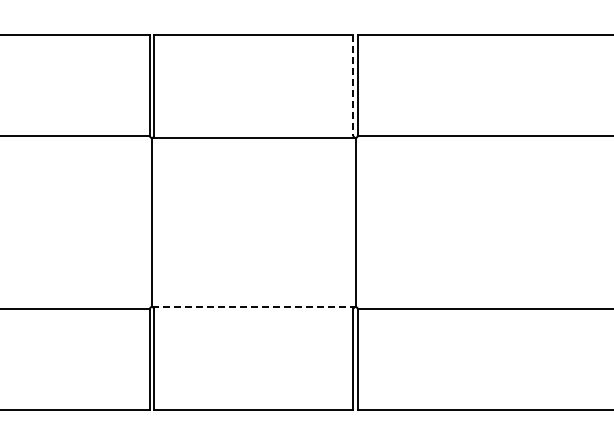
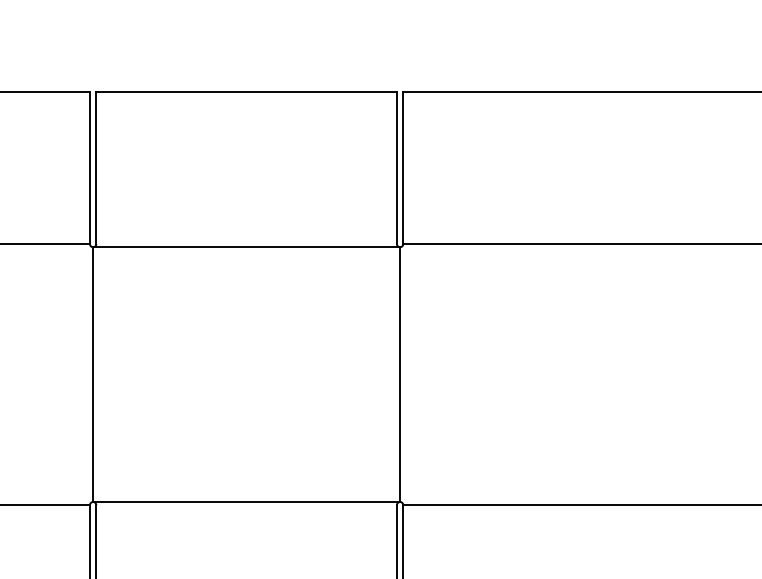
line: (353, 86) -> (396, 169), dashed -> solid
line: (253, 306) -> (246, 501), dashed -> solid

